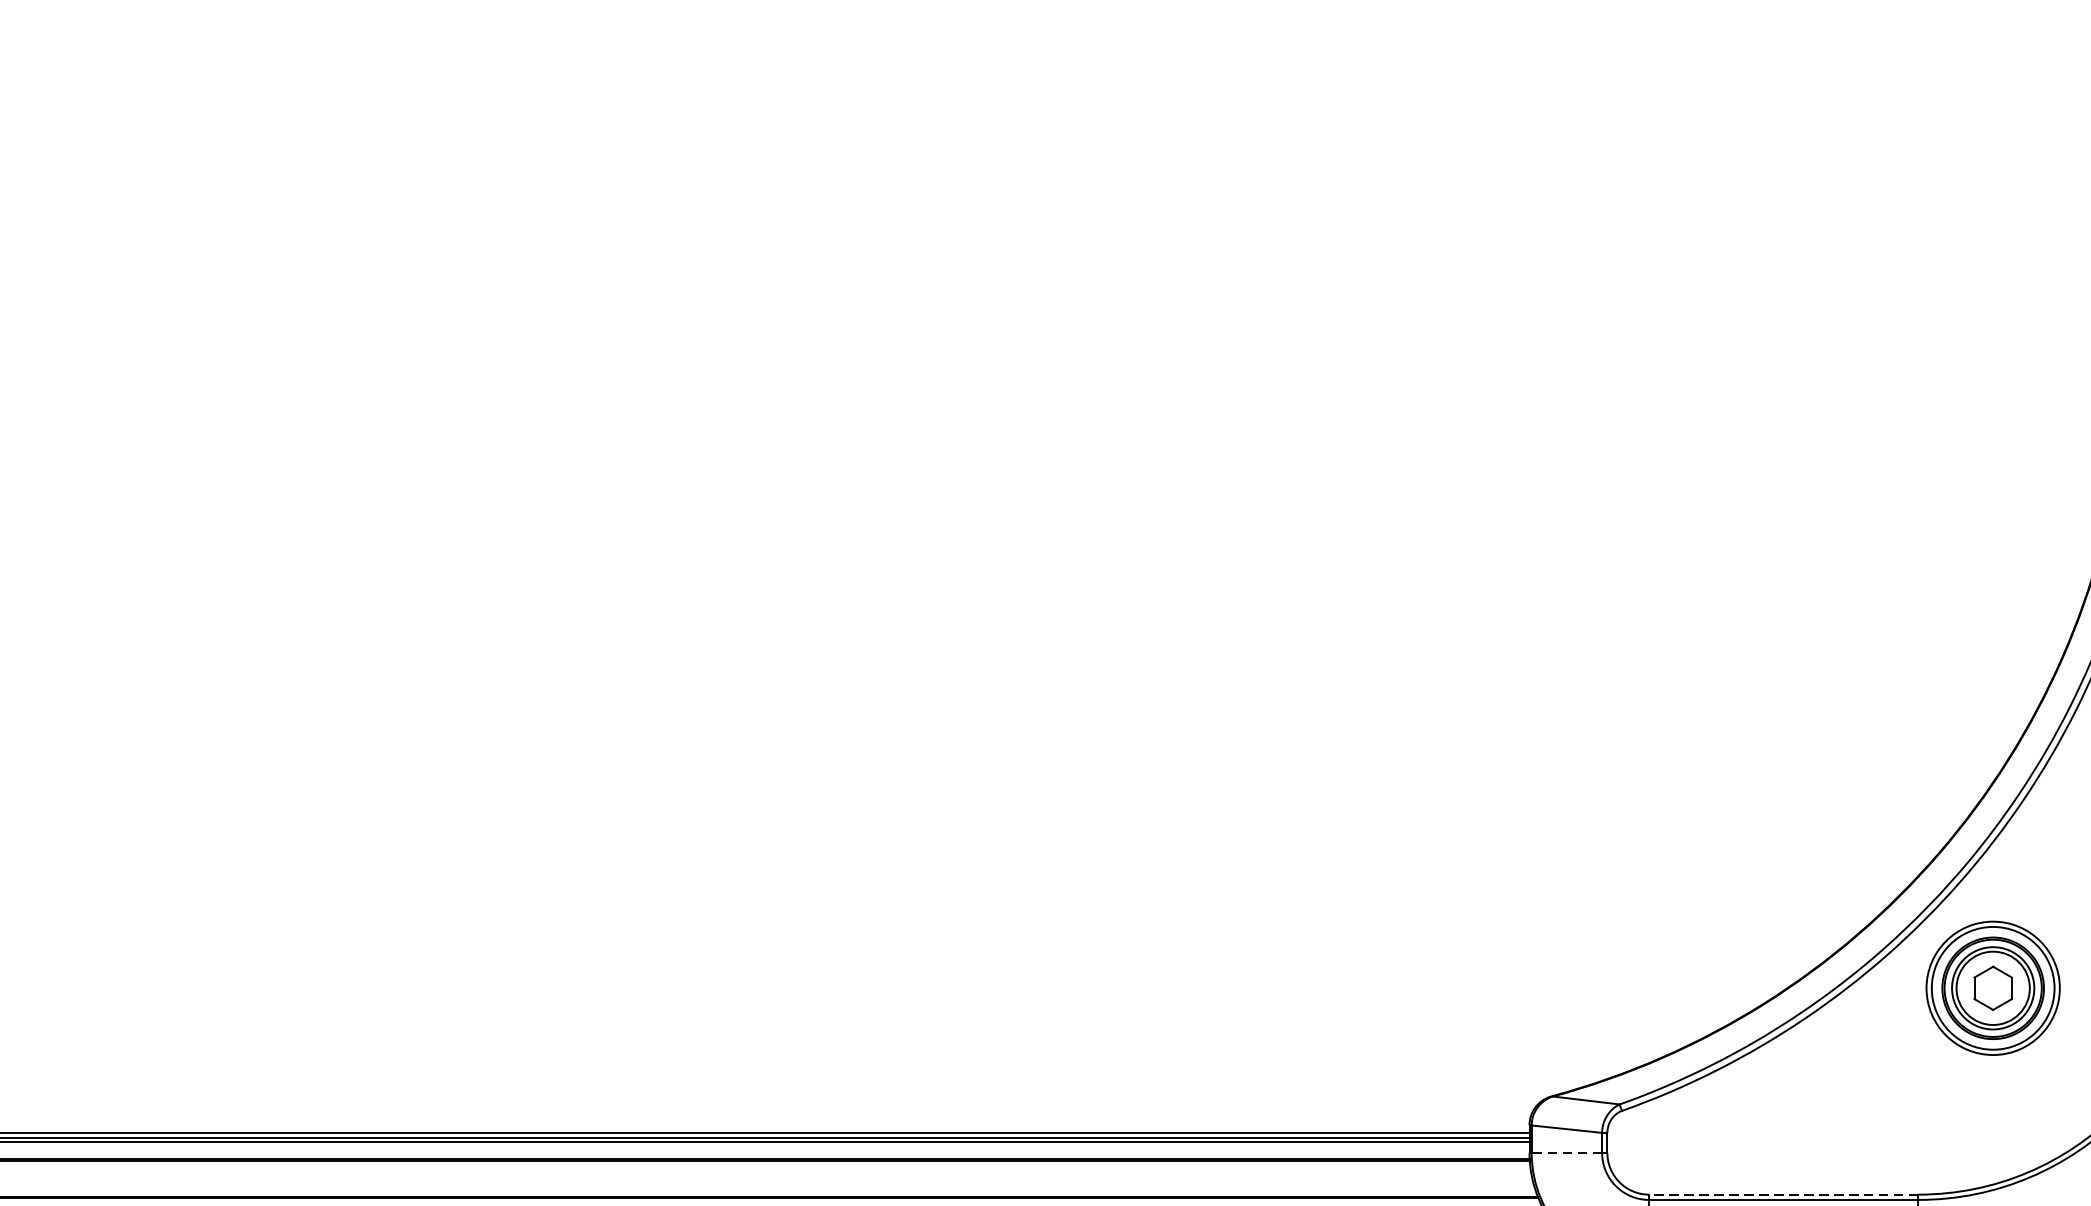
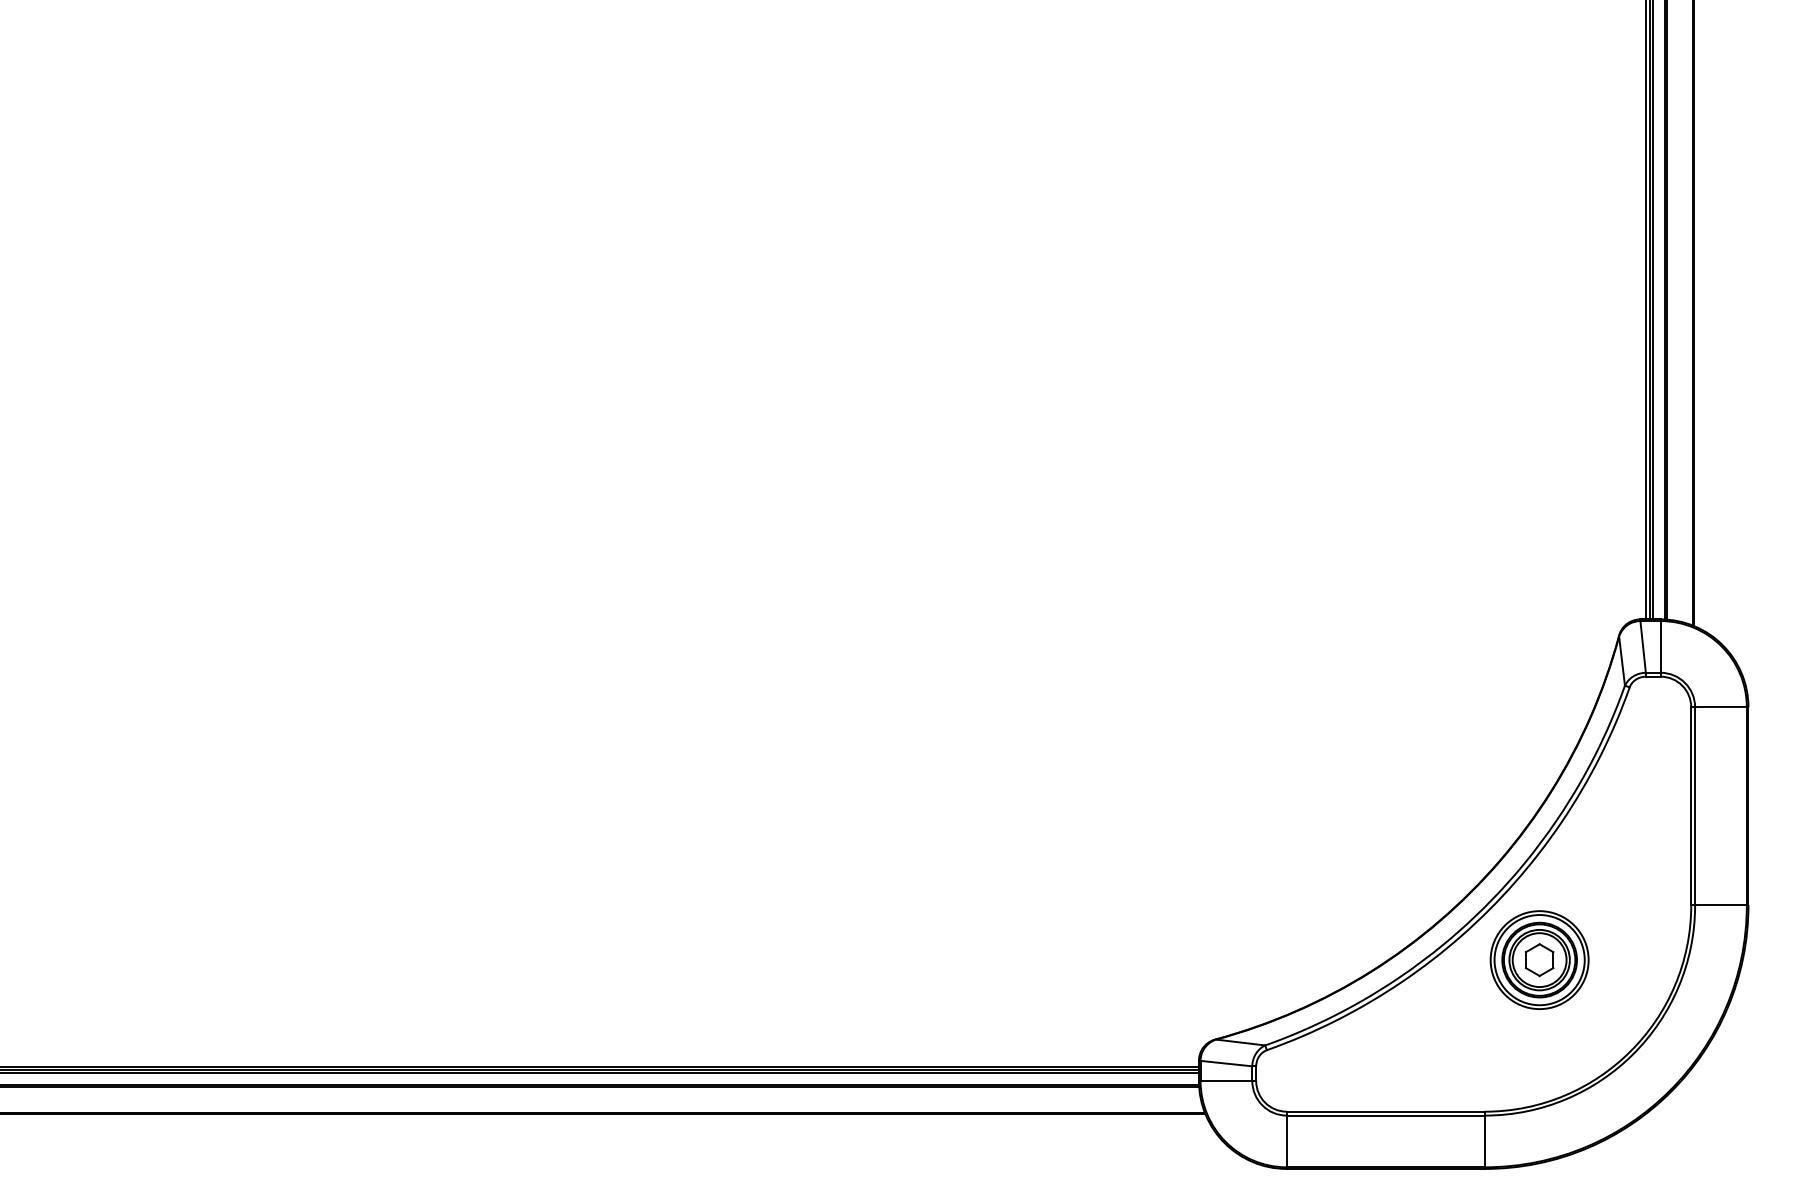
line: (1566, 1153) -> (1226, 1081), dashed -> solid
line: (1783, 1194) -> (1385, 1111), dashed -> solid

